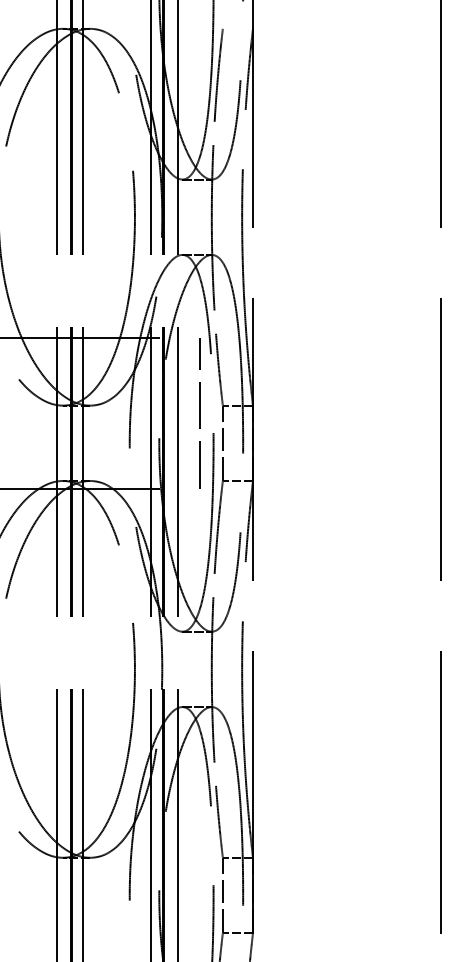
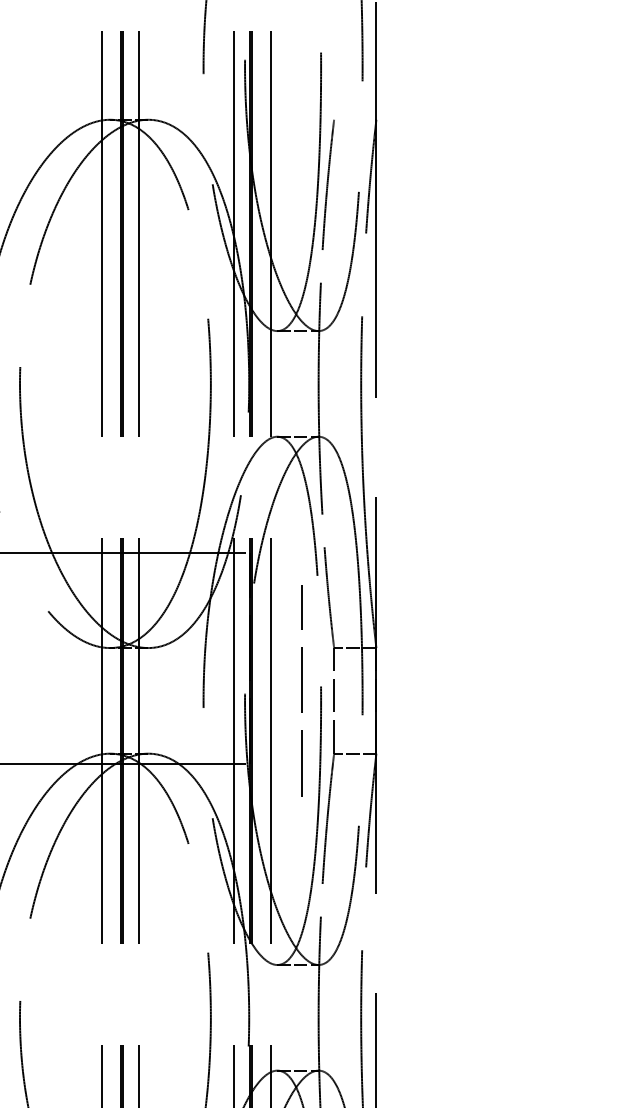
line: (199, 413) -> (301, 691), moved

